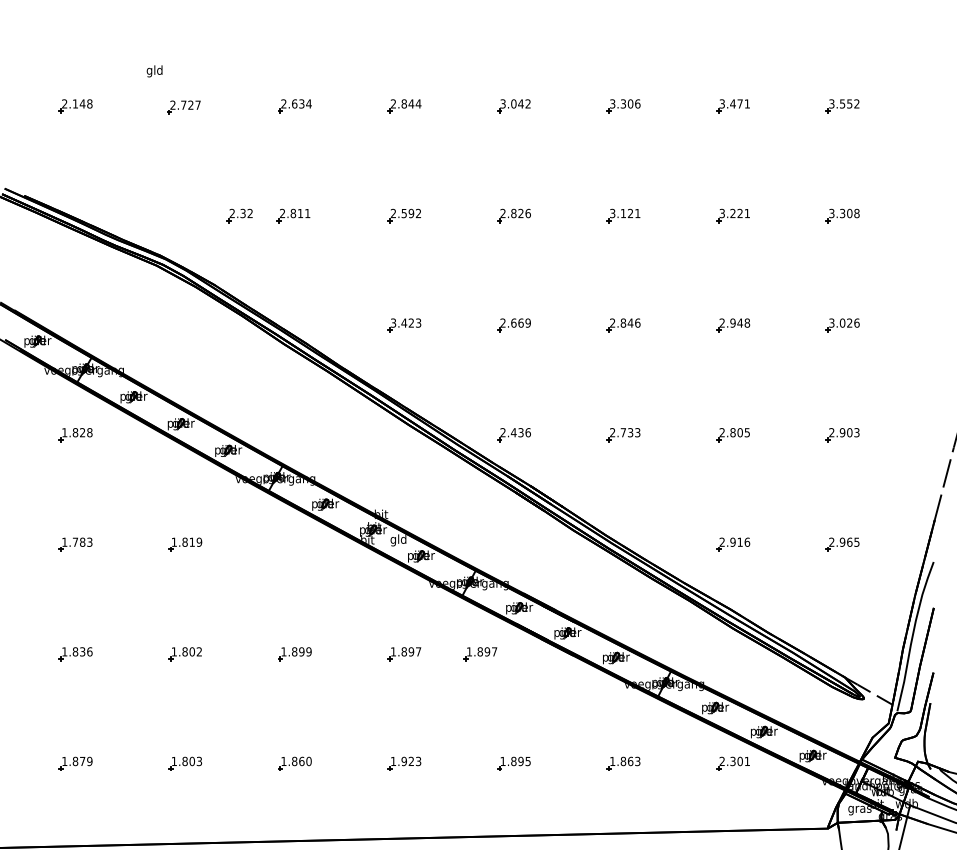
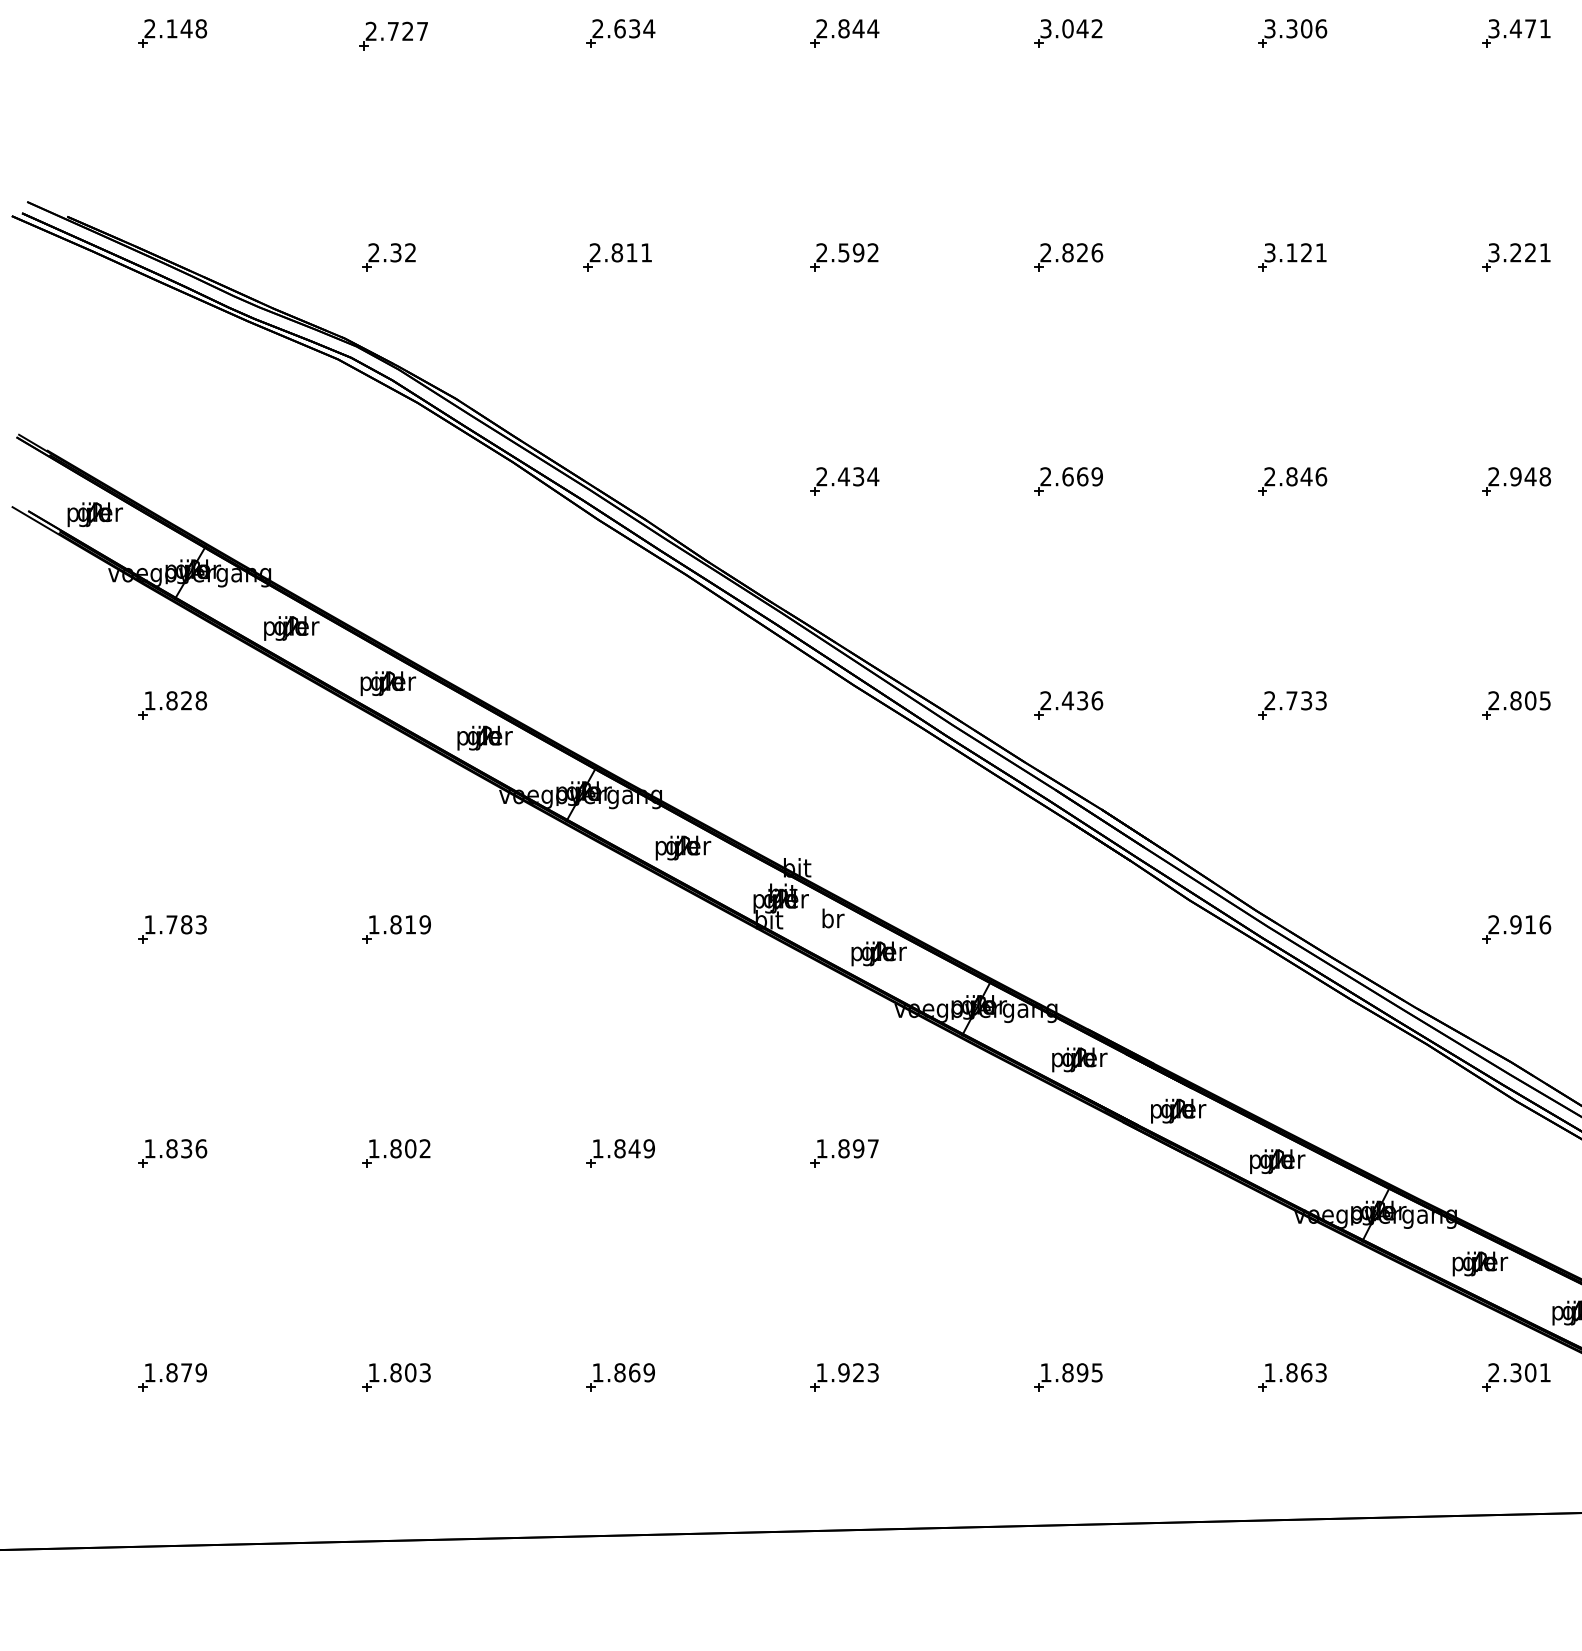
part: (239, 215) -> (388, 256), moved
text: (405, 322) -> (846, 475), 3.423 -> 2.434
text: (398, 540) -> (832, 921), gld -> br
text: (301, 651) -> (633, 1148), 1.899 -> 1.849
part: (480, 654) -> (999, 1154), removed
text: (308, 761) -> (648, 1372), 1.860 -> 1.869

